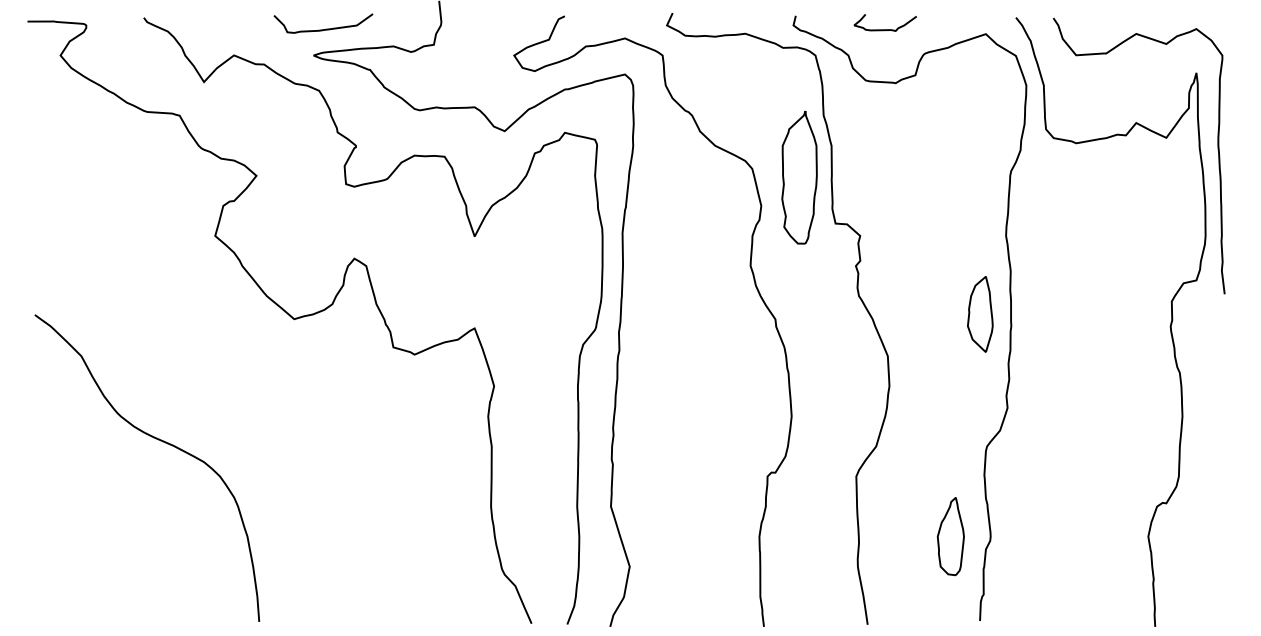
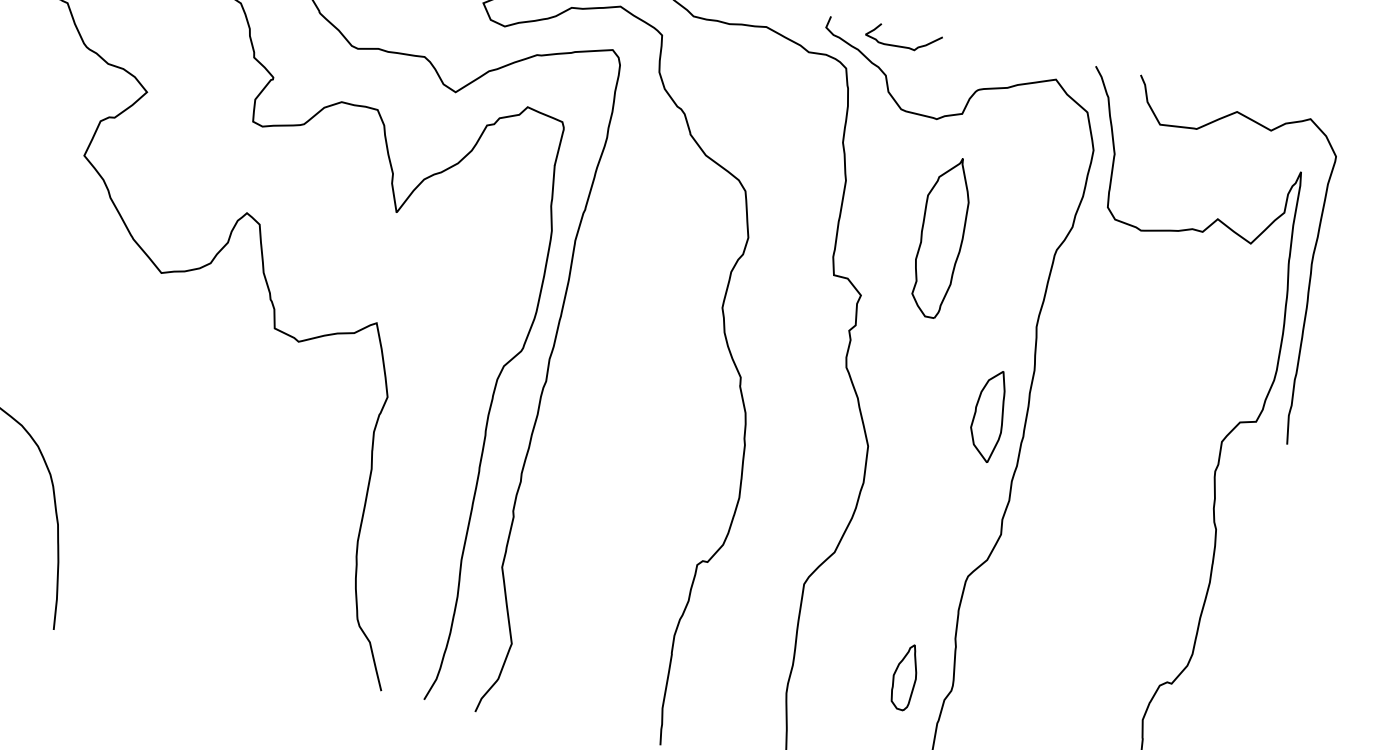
curve: (884, 29) -> (901, 46), moved
part: (799, 177) -> (941, 237), moved
part: (950, 536) -> (904, 676), size x0.7

